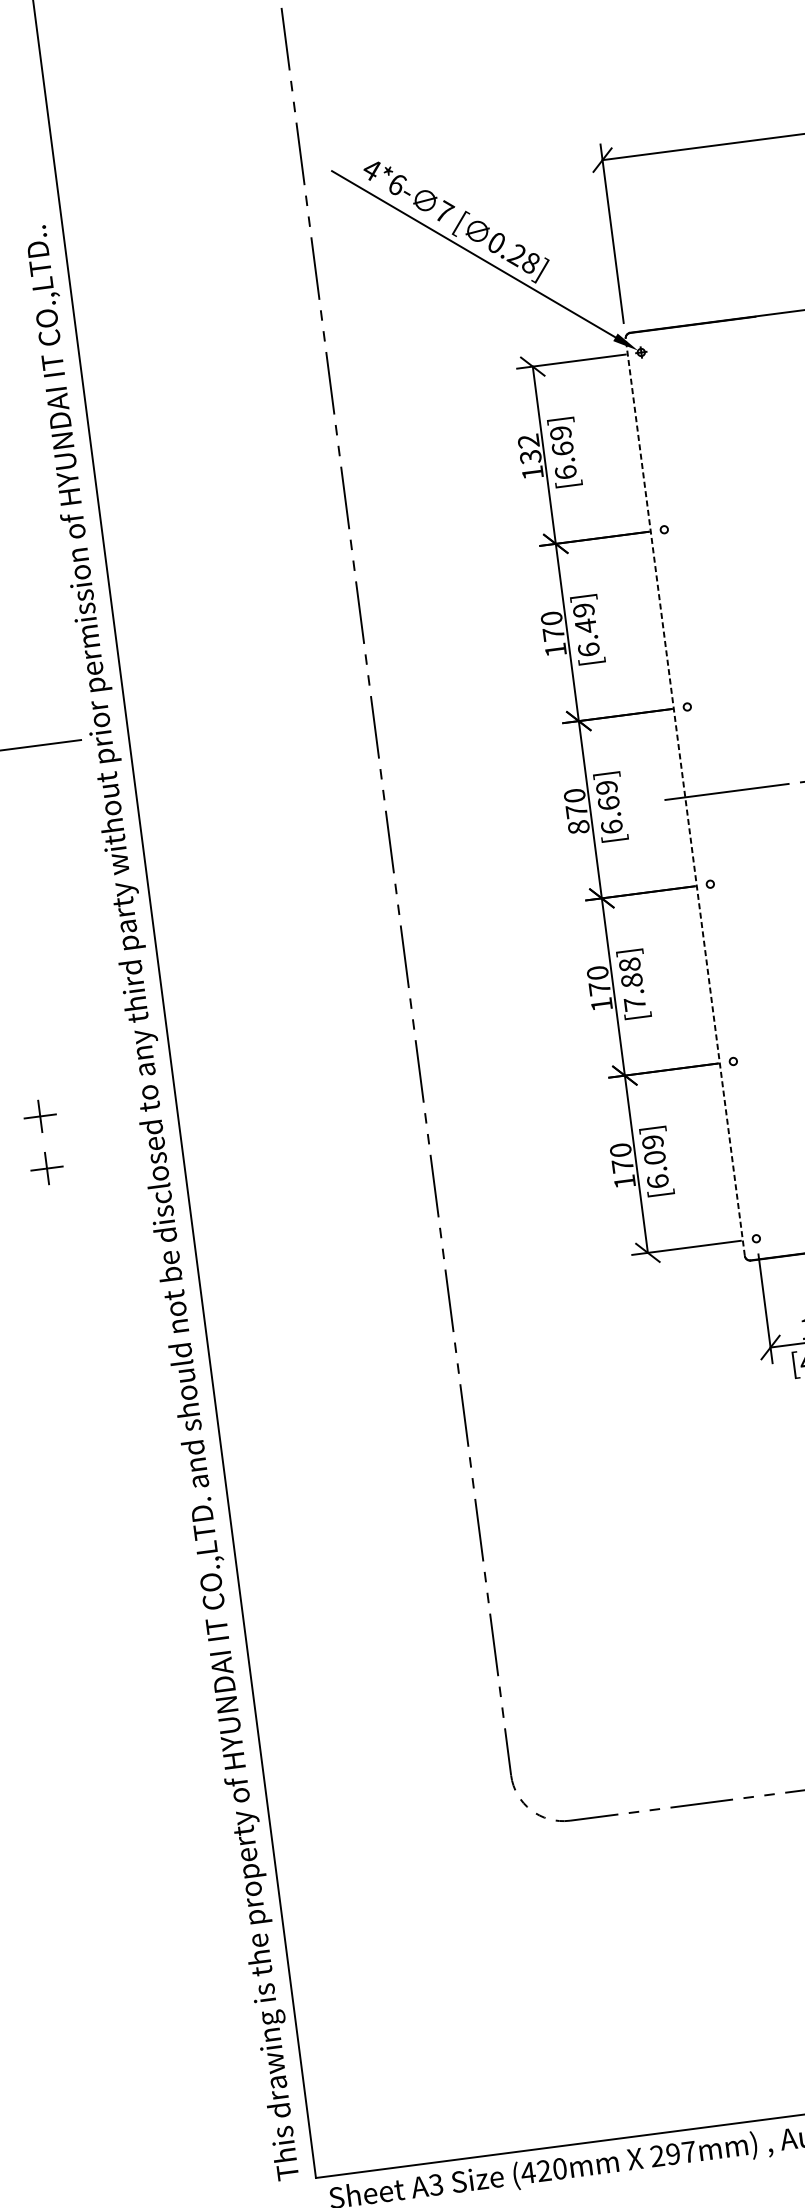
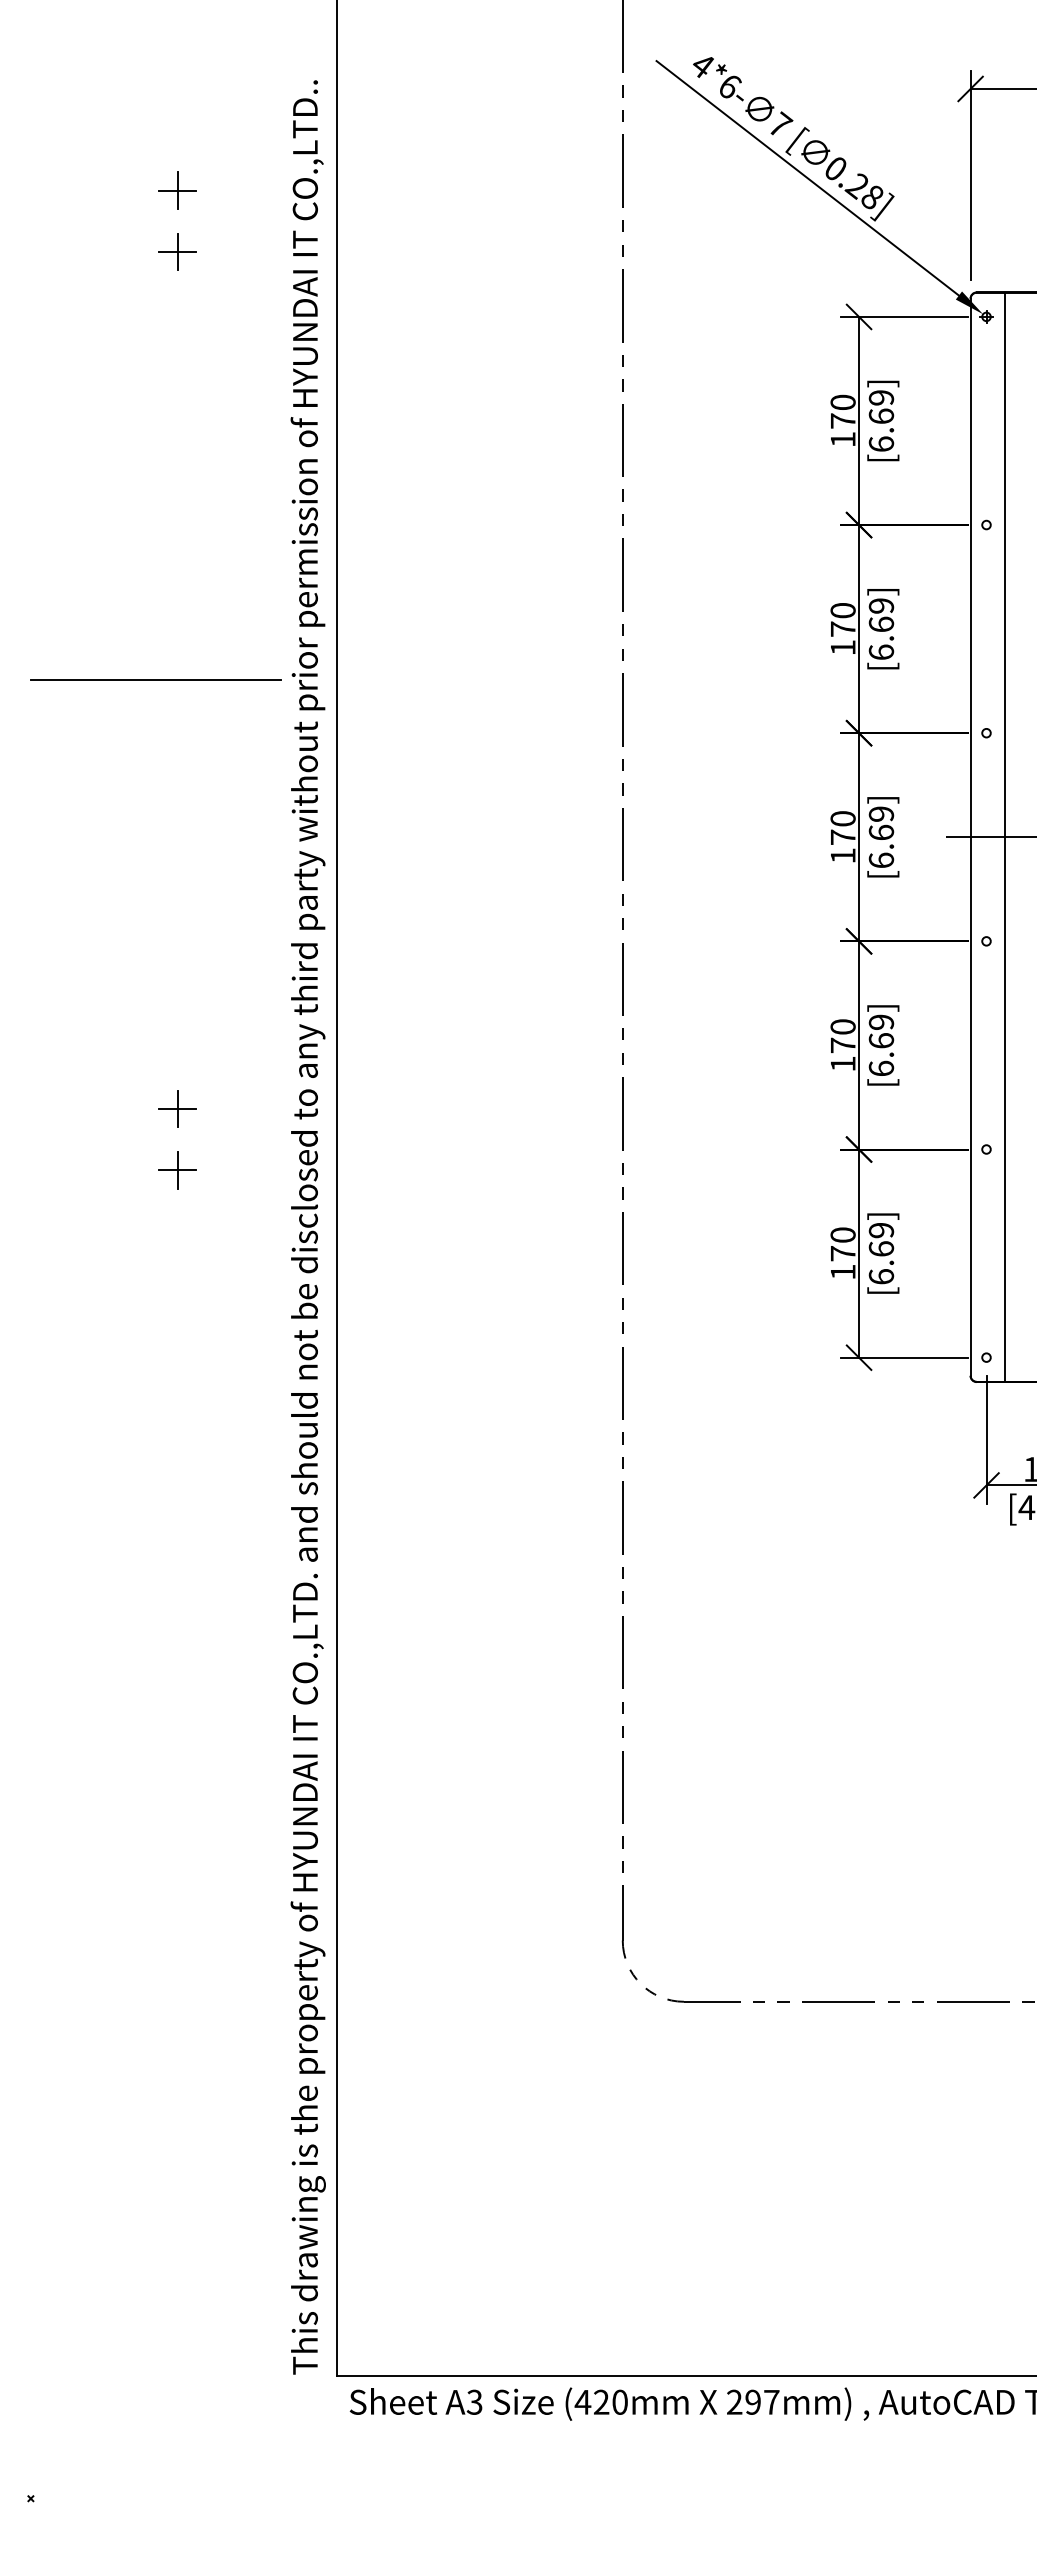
text: (529, 448) -> (842, 411), 132 -> 170
text: (585, 626) -> (881, 624), [6.49] -> [6.69]
line: (714, 792) -> (1004, 836), added
line: (685, 796) -> (970, 836), dashed -> solid
text: (578, 827) -> (842, 855), 870 -> 170
text: (632, 984) -> (881, 1045), [7.88] -> [6.69]
text: (654, 1157) -> (881, 1248), [6.09] -> [6.69]

